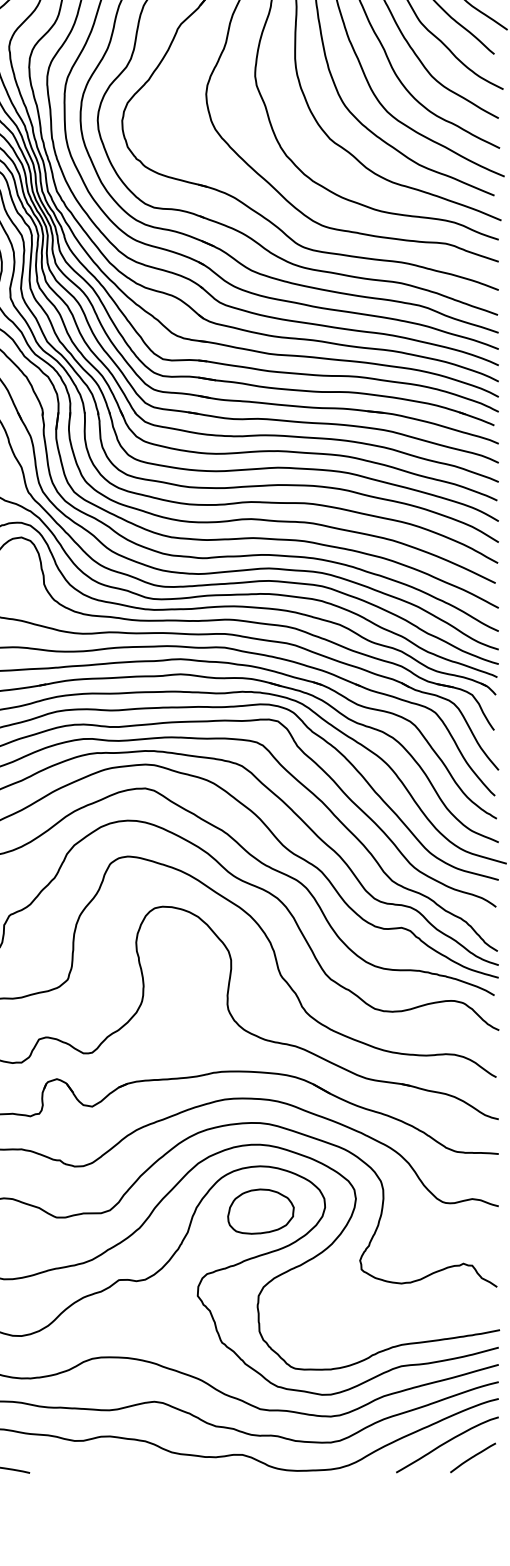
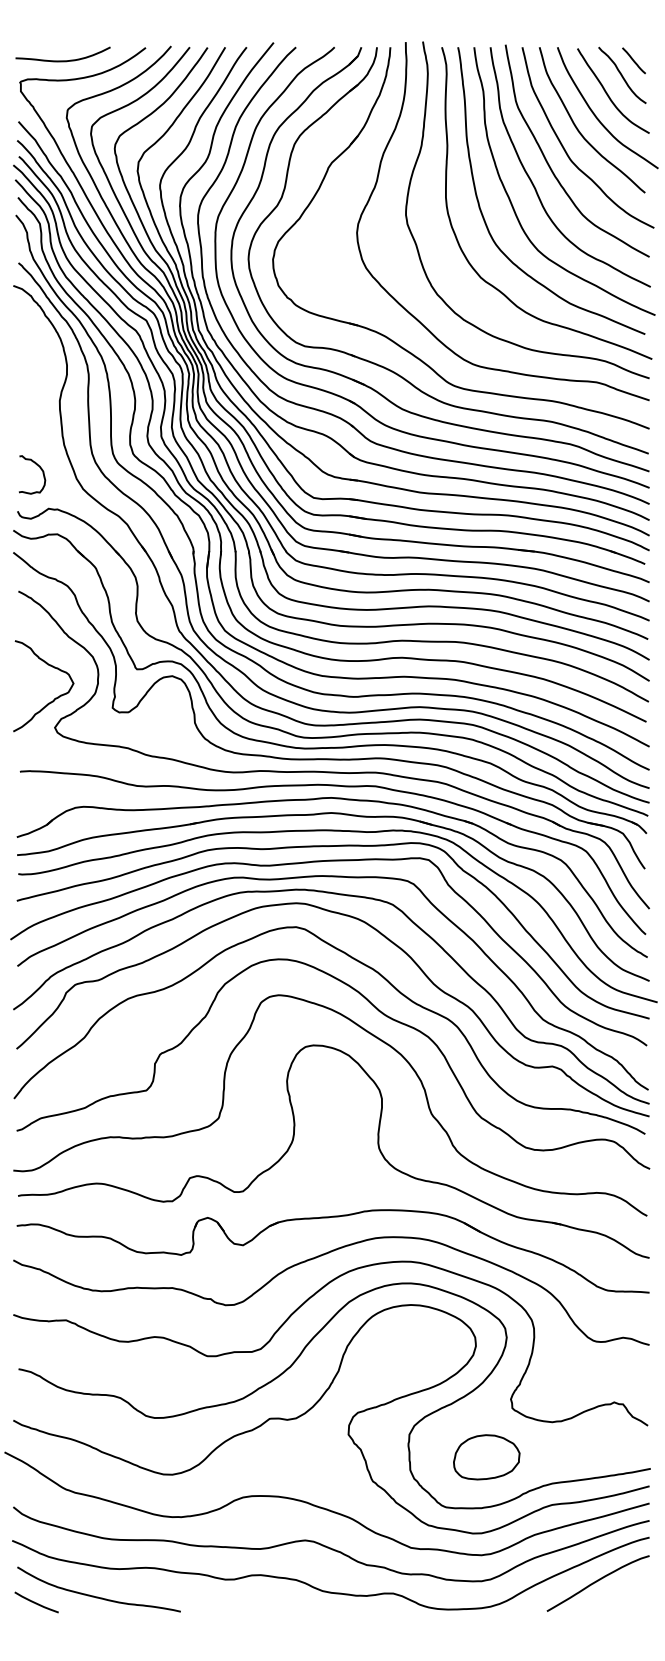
part: (260, 1211) -> (486, 1457), moved
curve: (472, 1457) -> (623, 1596), removed

